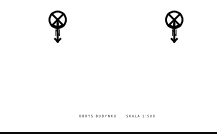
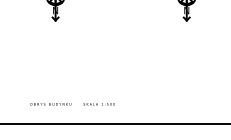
text: (116, 115) -> (72, 103), moved

